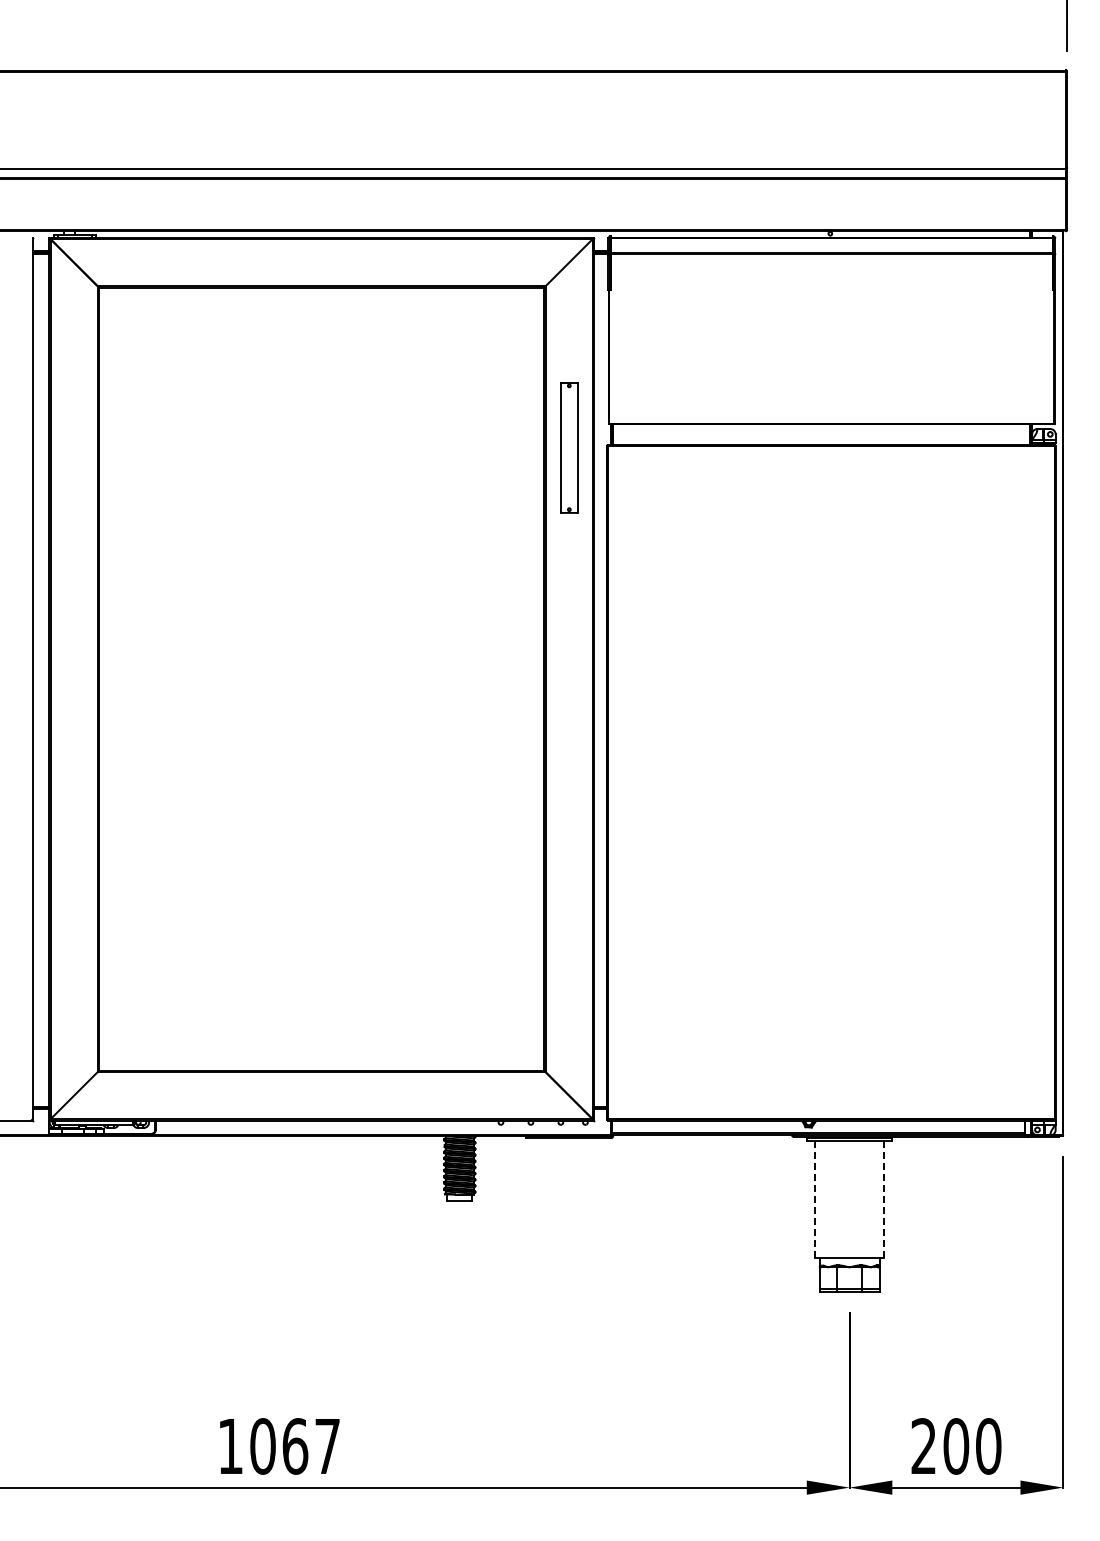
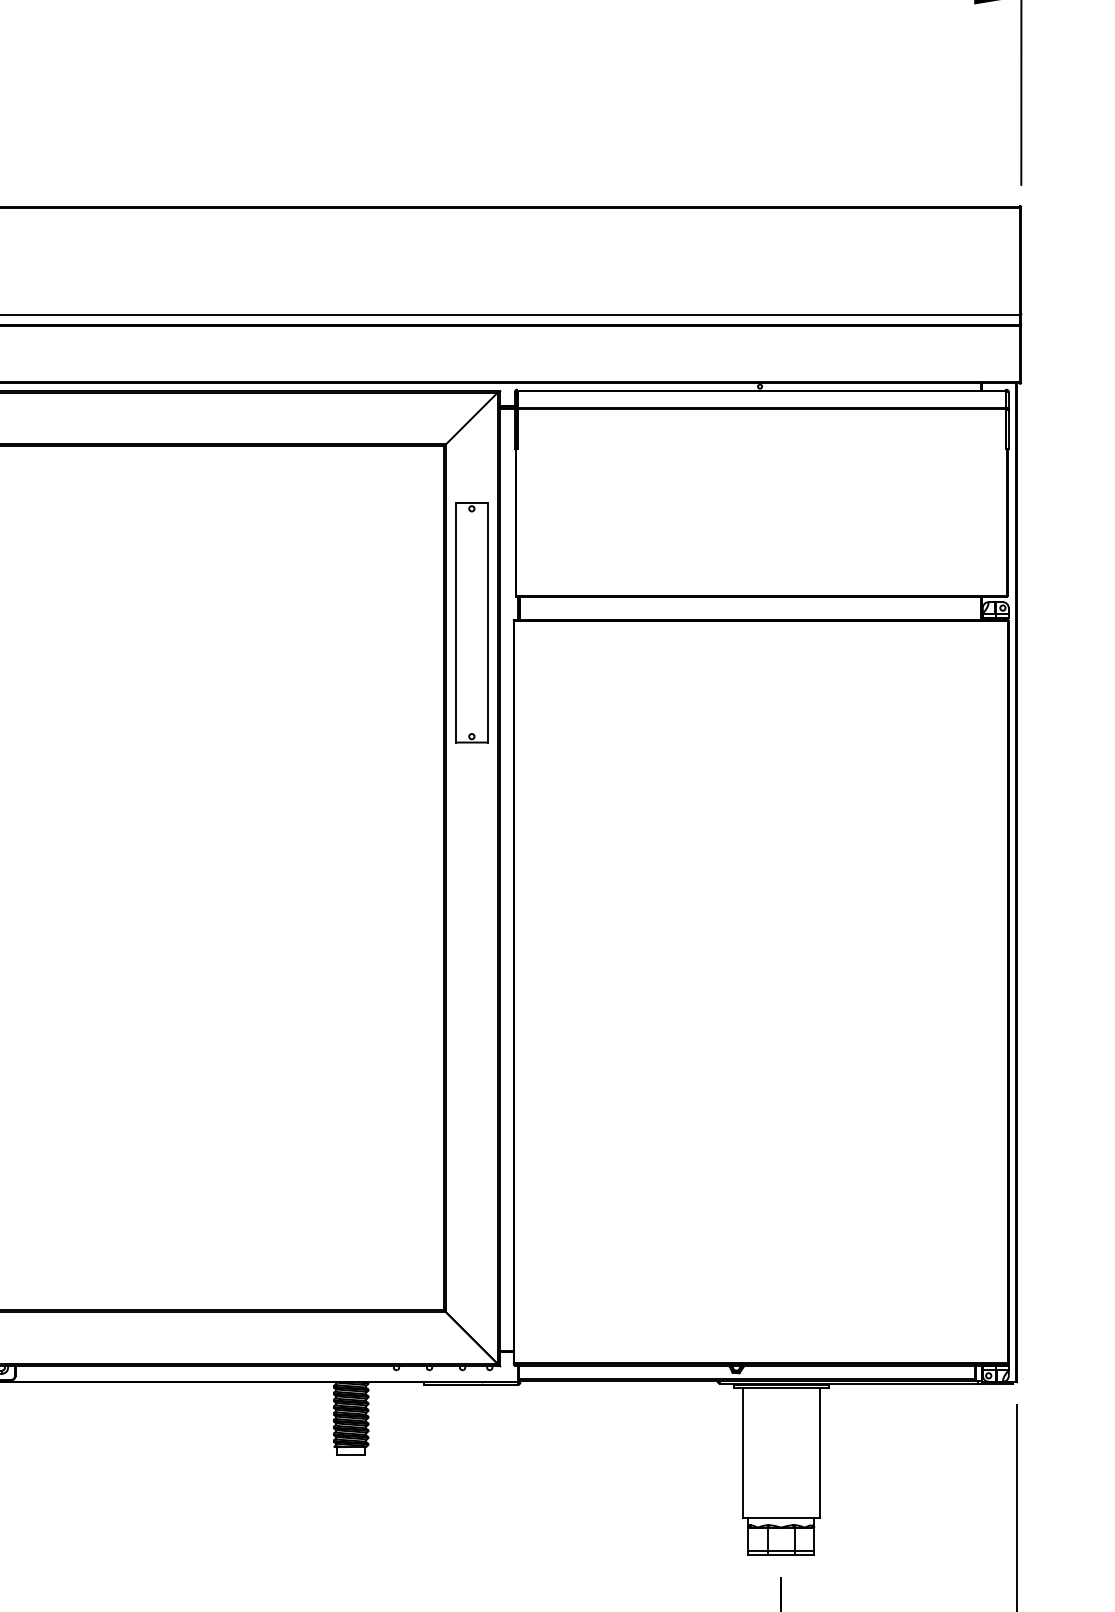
part: (569, 447) -> (472, 622), size x1.67
line: (814, 1199) -> (742, 1452), dashed -> solid
line: (884, 1199) -> (819, 1452), dashed -> solid

